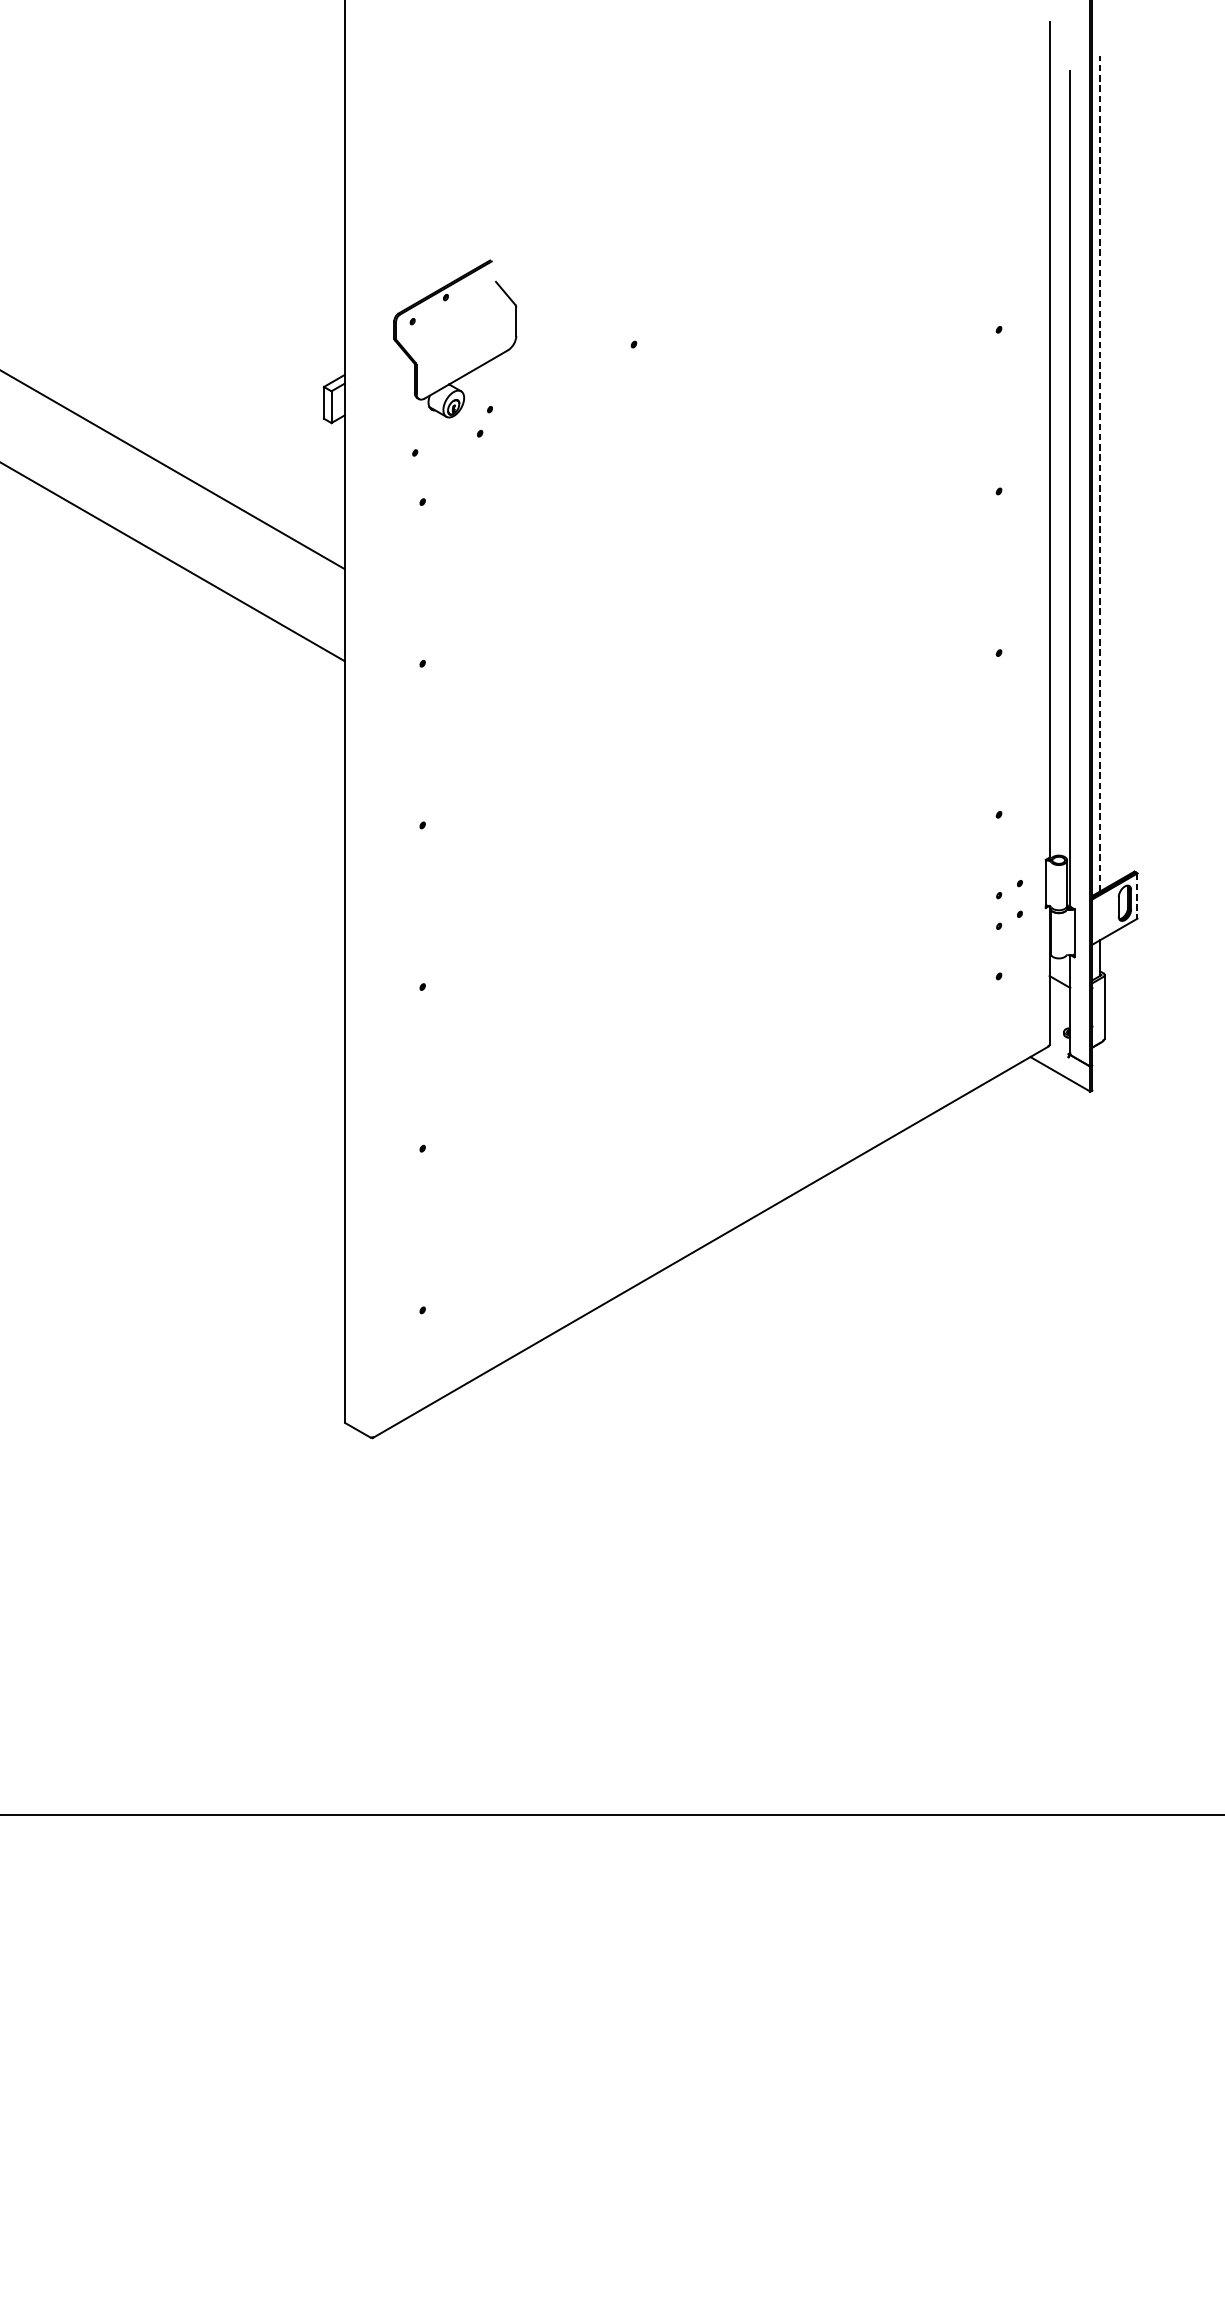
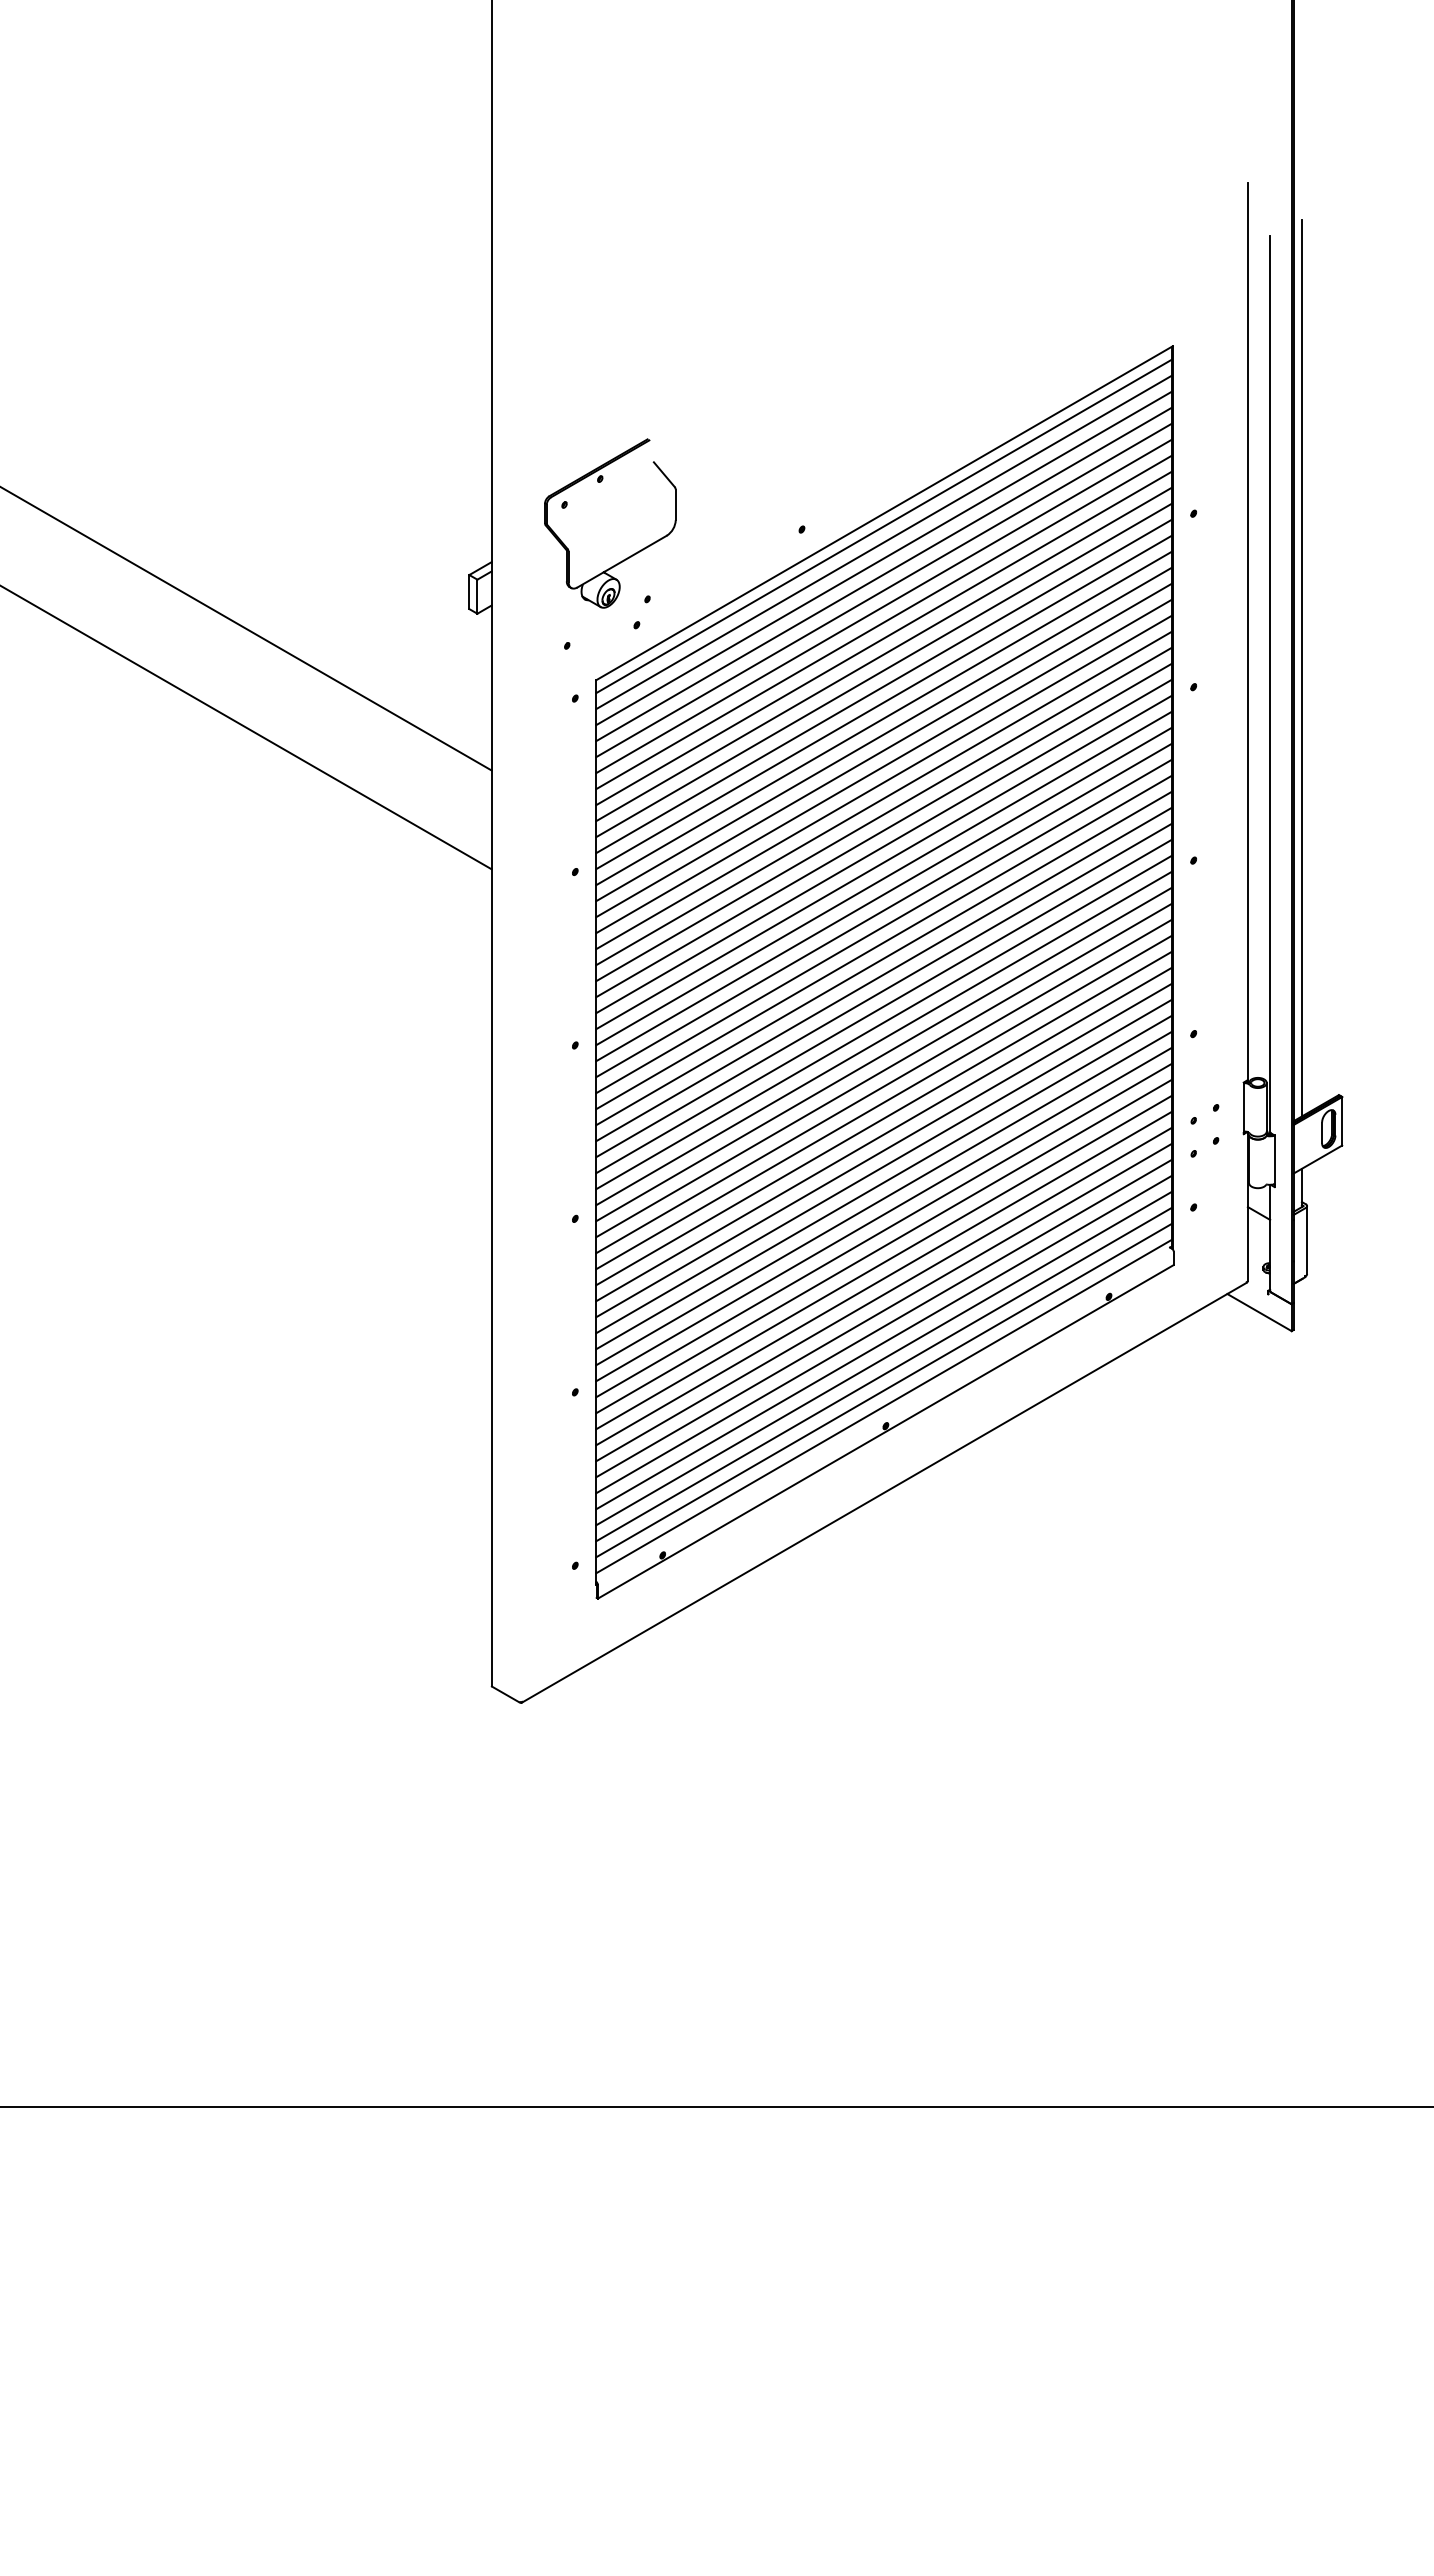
line: (1099, 473) -> (1301, 667), dashed -> solid
part: (710, 757) -> (884, 972), added
line: (1137, 896) -> (1342, 1121), dashed -> solid

